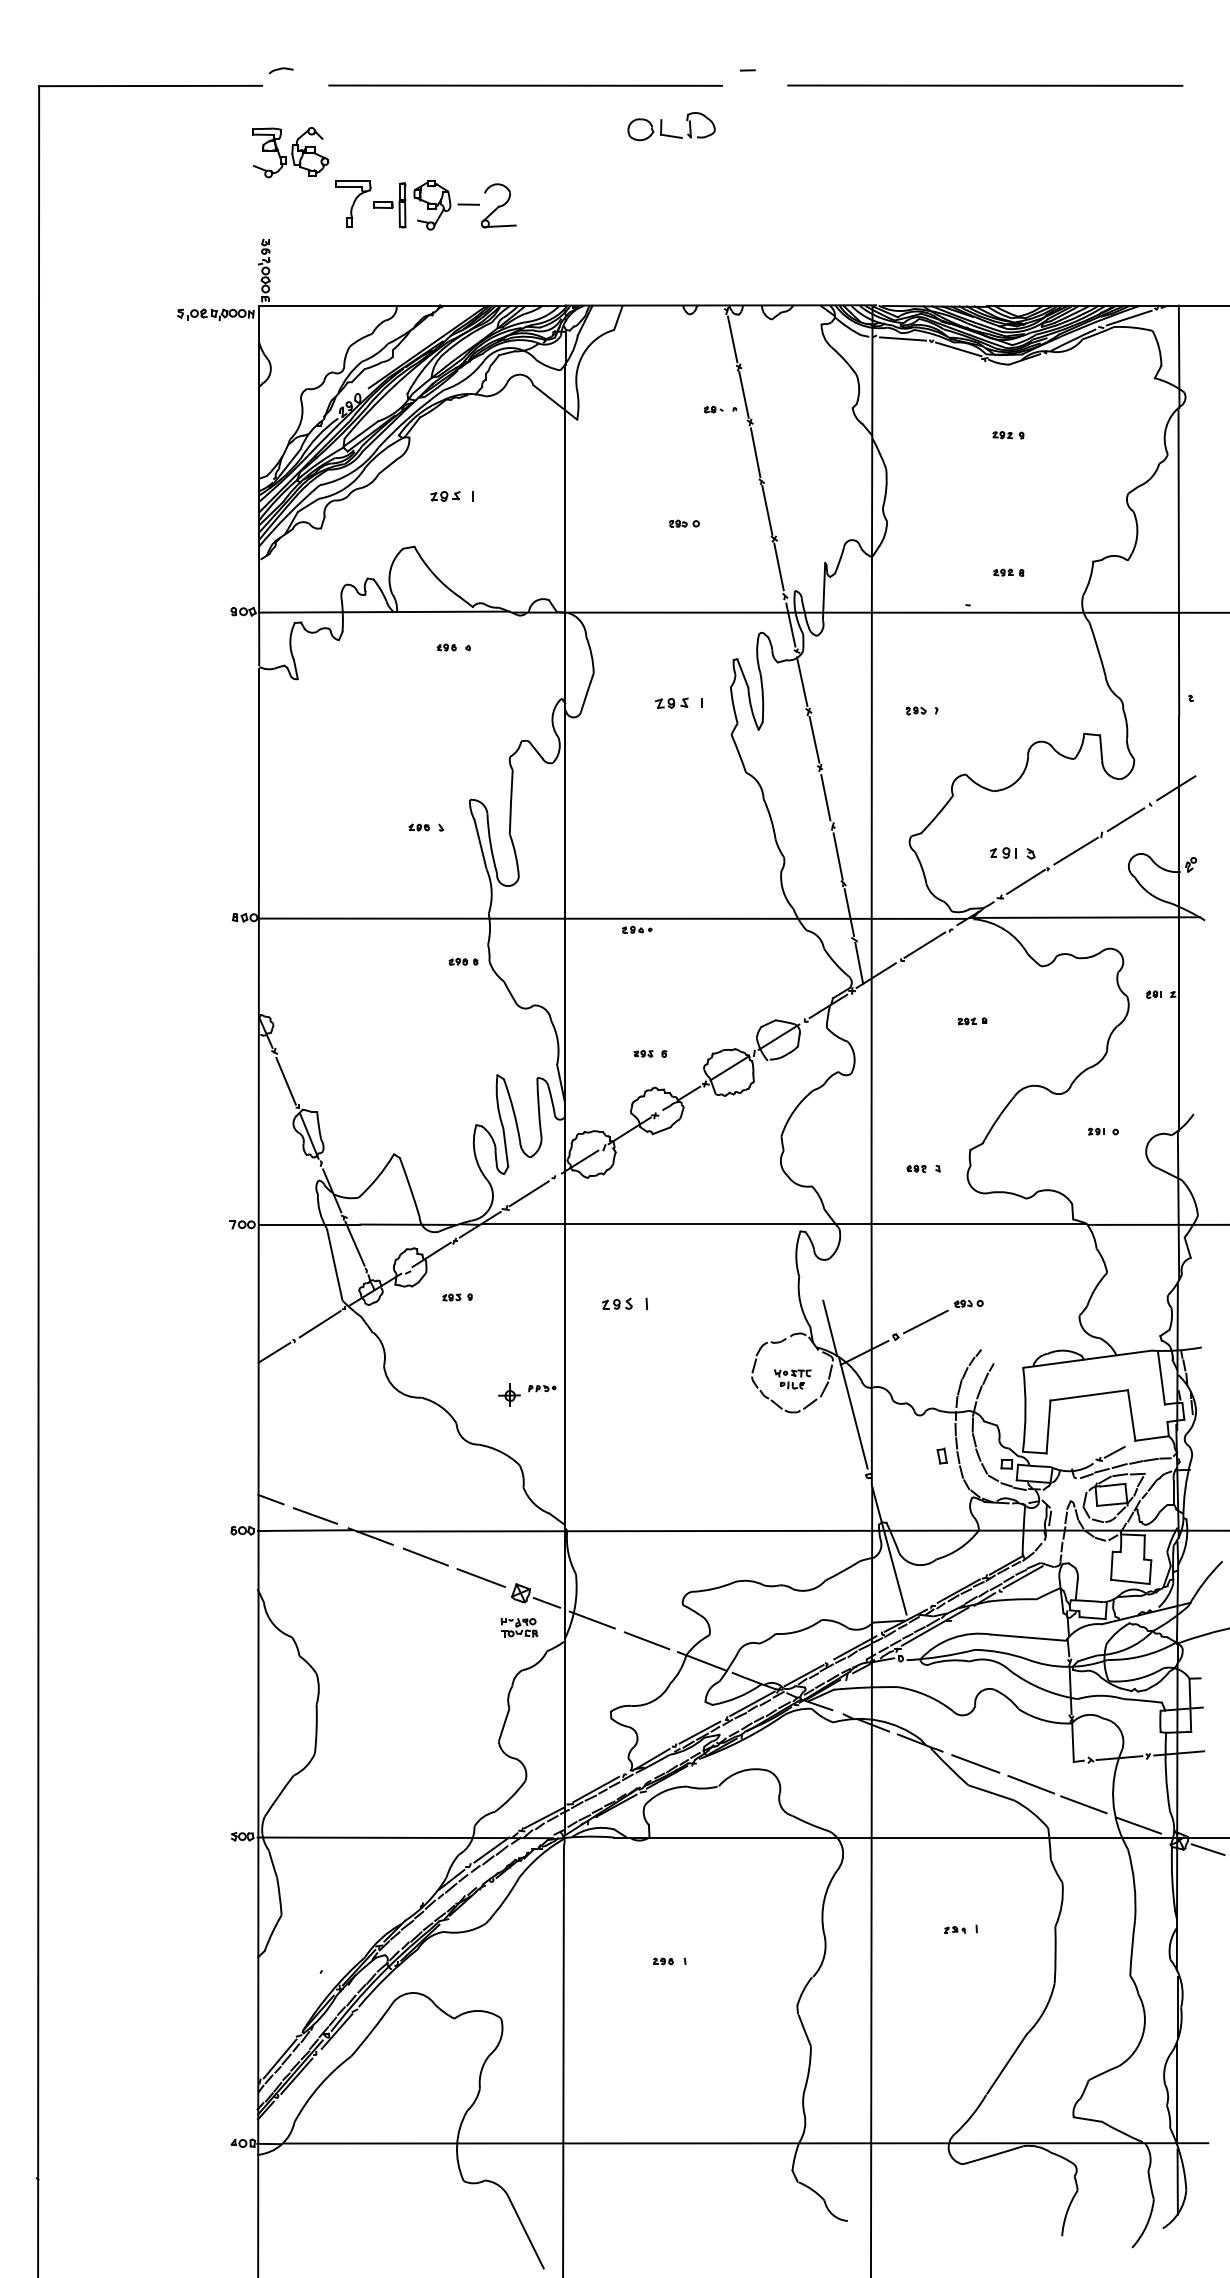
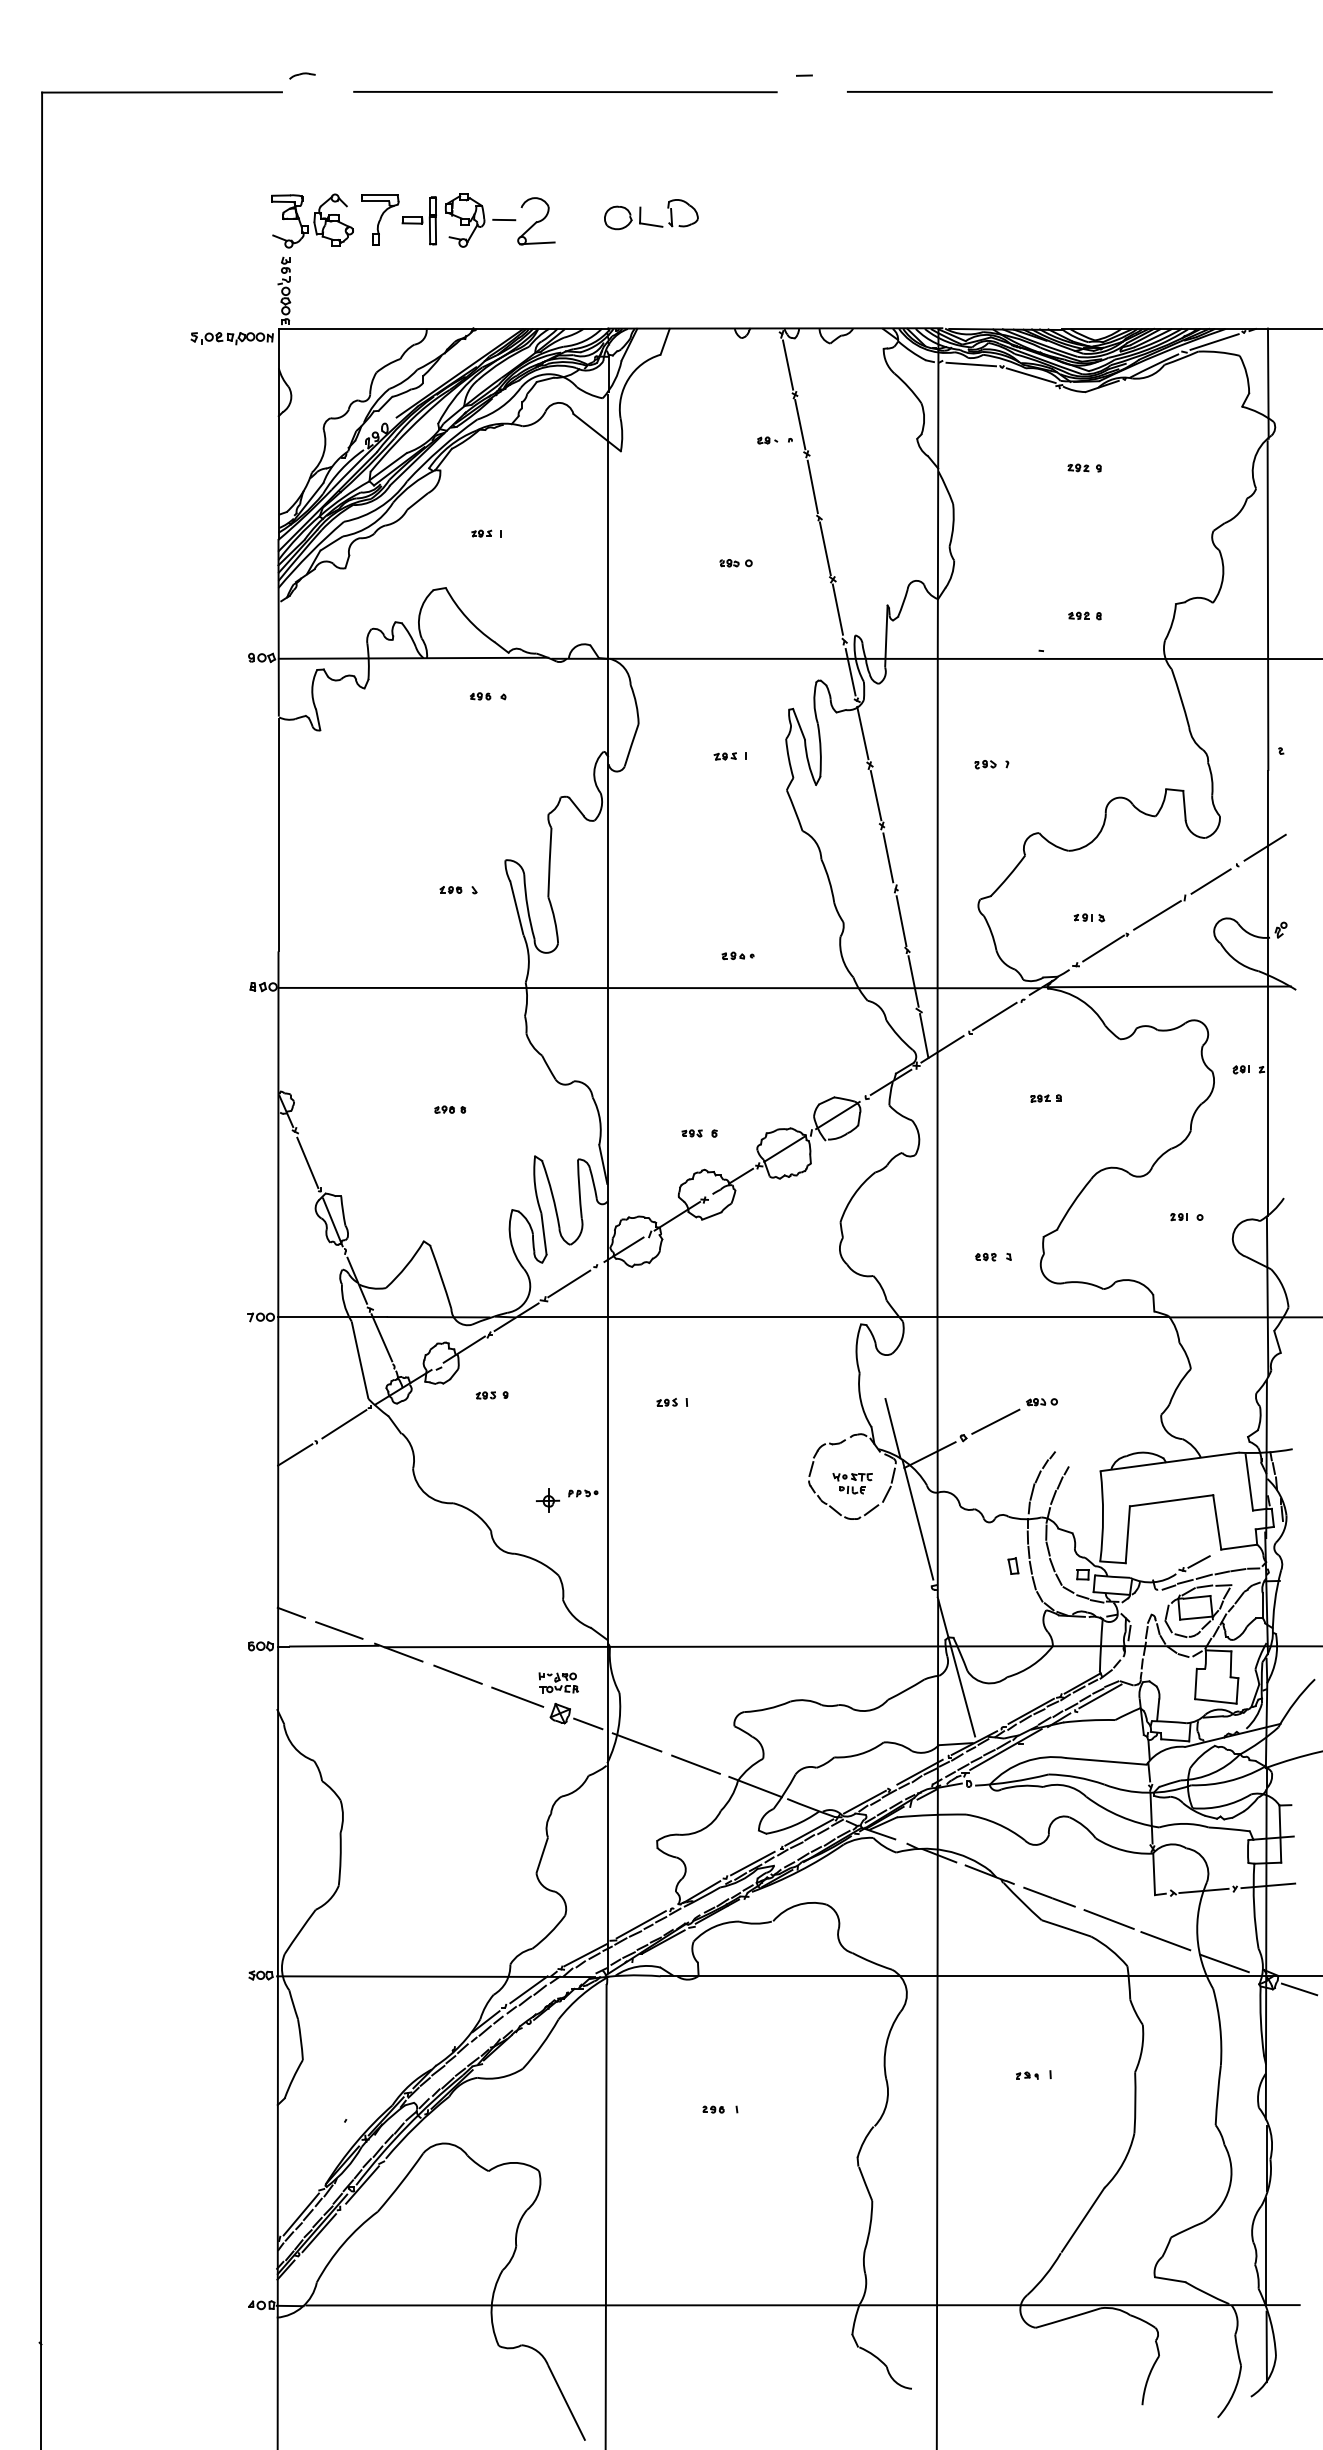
part: (667, 134) -> (646, 223), moved
part: (290, 152) -> (312, 220), moved
part: (451, 495) -> (485, 532), size x0.62
part: (678, 703) -> (729, 756), size x0.62
part: (1012, 853) -> (1089, 917), size x0.62
part: (637, 929) -> (738, 955), moved
part: (463, 961) -> (450, 1109), moved
part: (624, 1303) -> (671, 1401), size x0.62
part: (519, 1627) -> (558, 1682), moved

